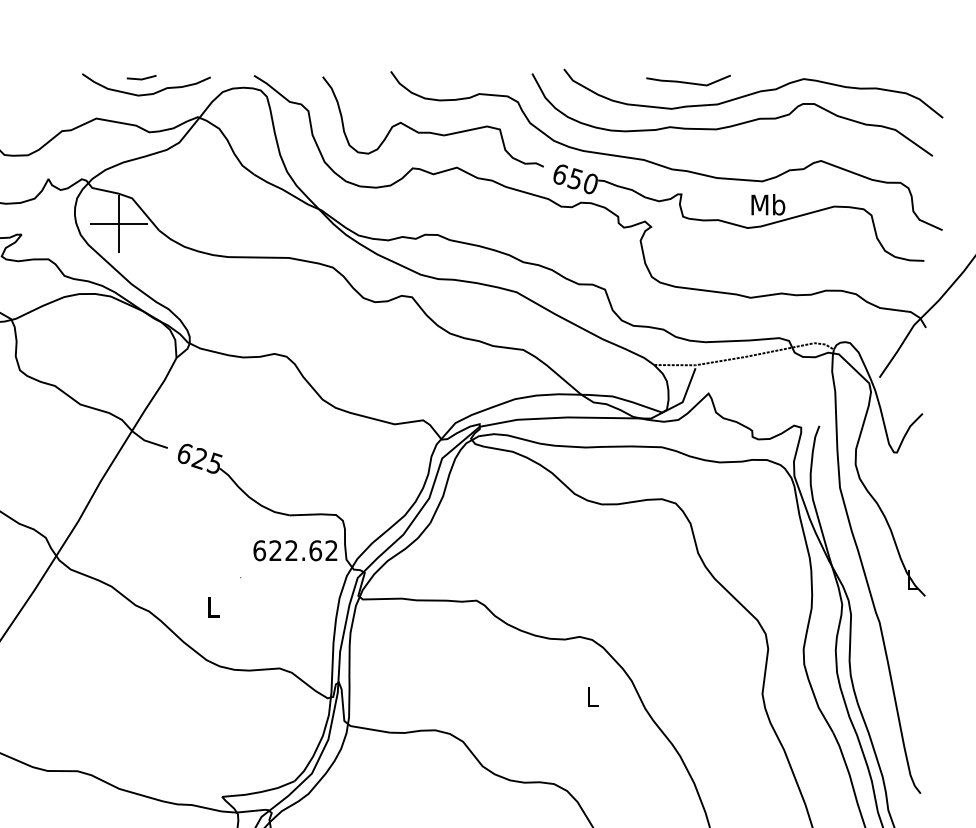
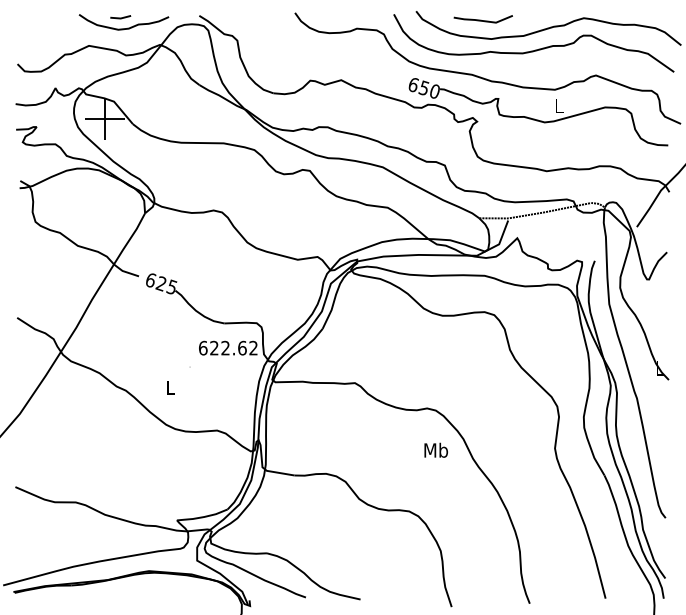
line: (685, 80) -> (481, 19), moved
part: (430, 130) -> (322, 54), removed
text: (767, 203) -> (558, 105), Mb -> L
text: (593, 695) -> (436, 449), L -> Mb

